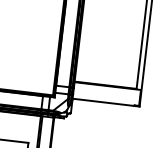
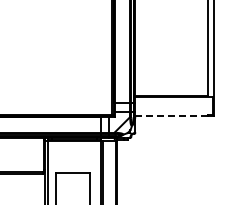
line: (103, 102) -> (171, 116), solid -> dashed

